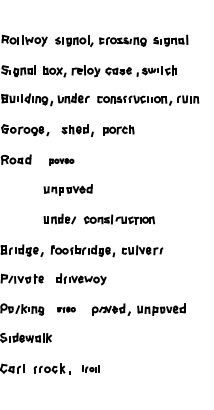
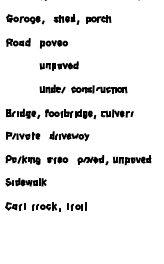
part: (61, 161) -> (53, 43), size x1.43
part: (66, 309) -> (57, 159), size x1.43
part: (90, 368) -> (76, 206), size x1.43

